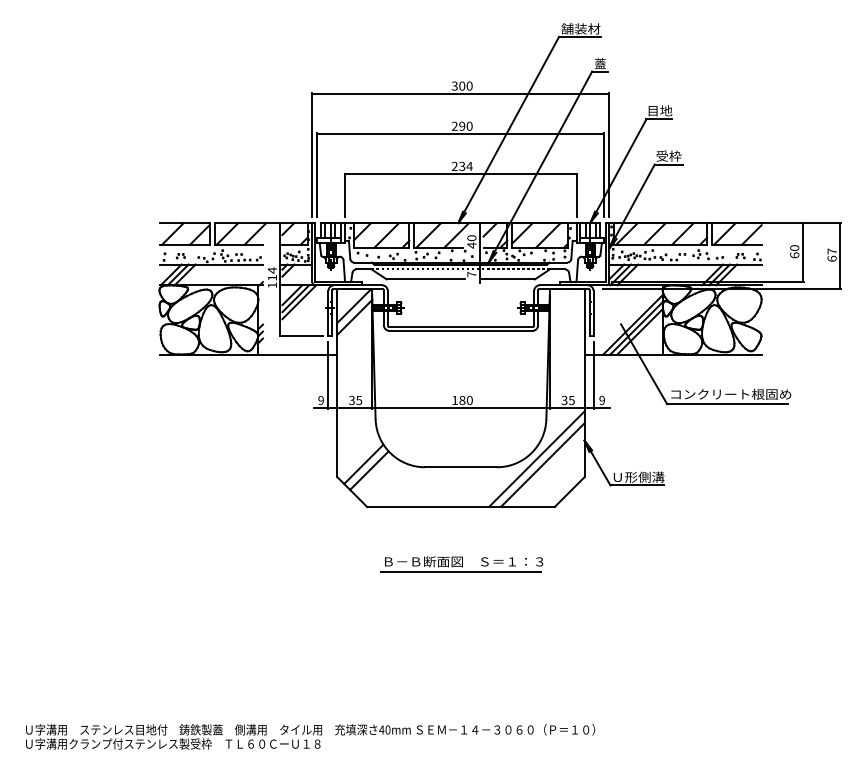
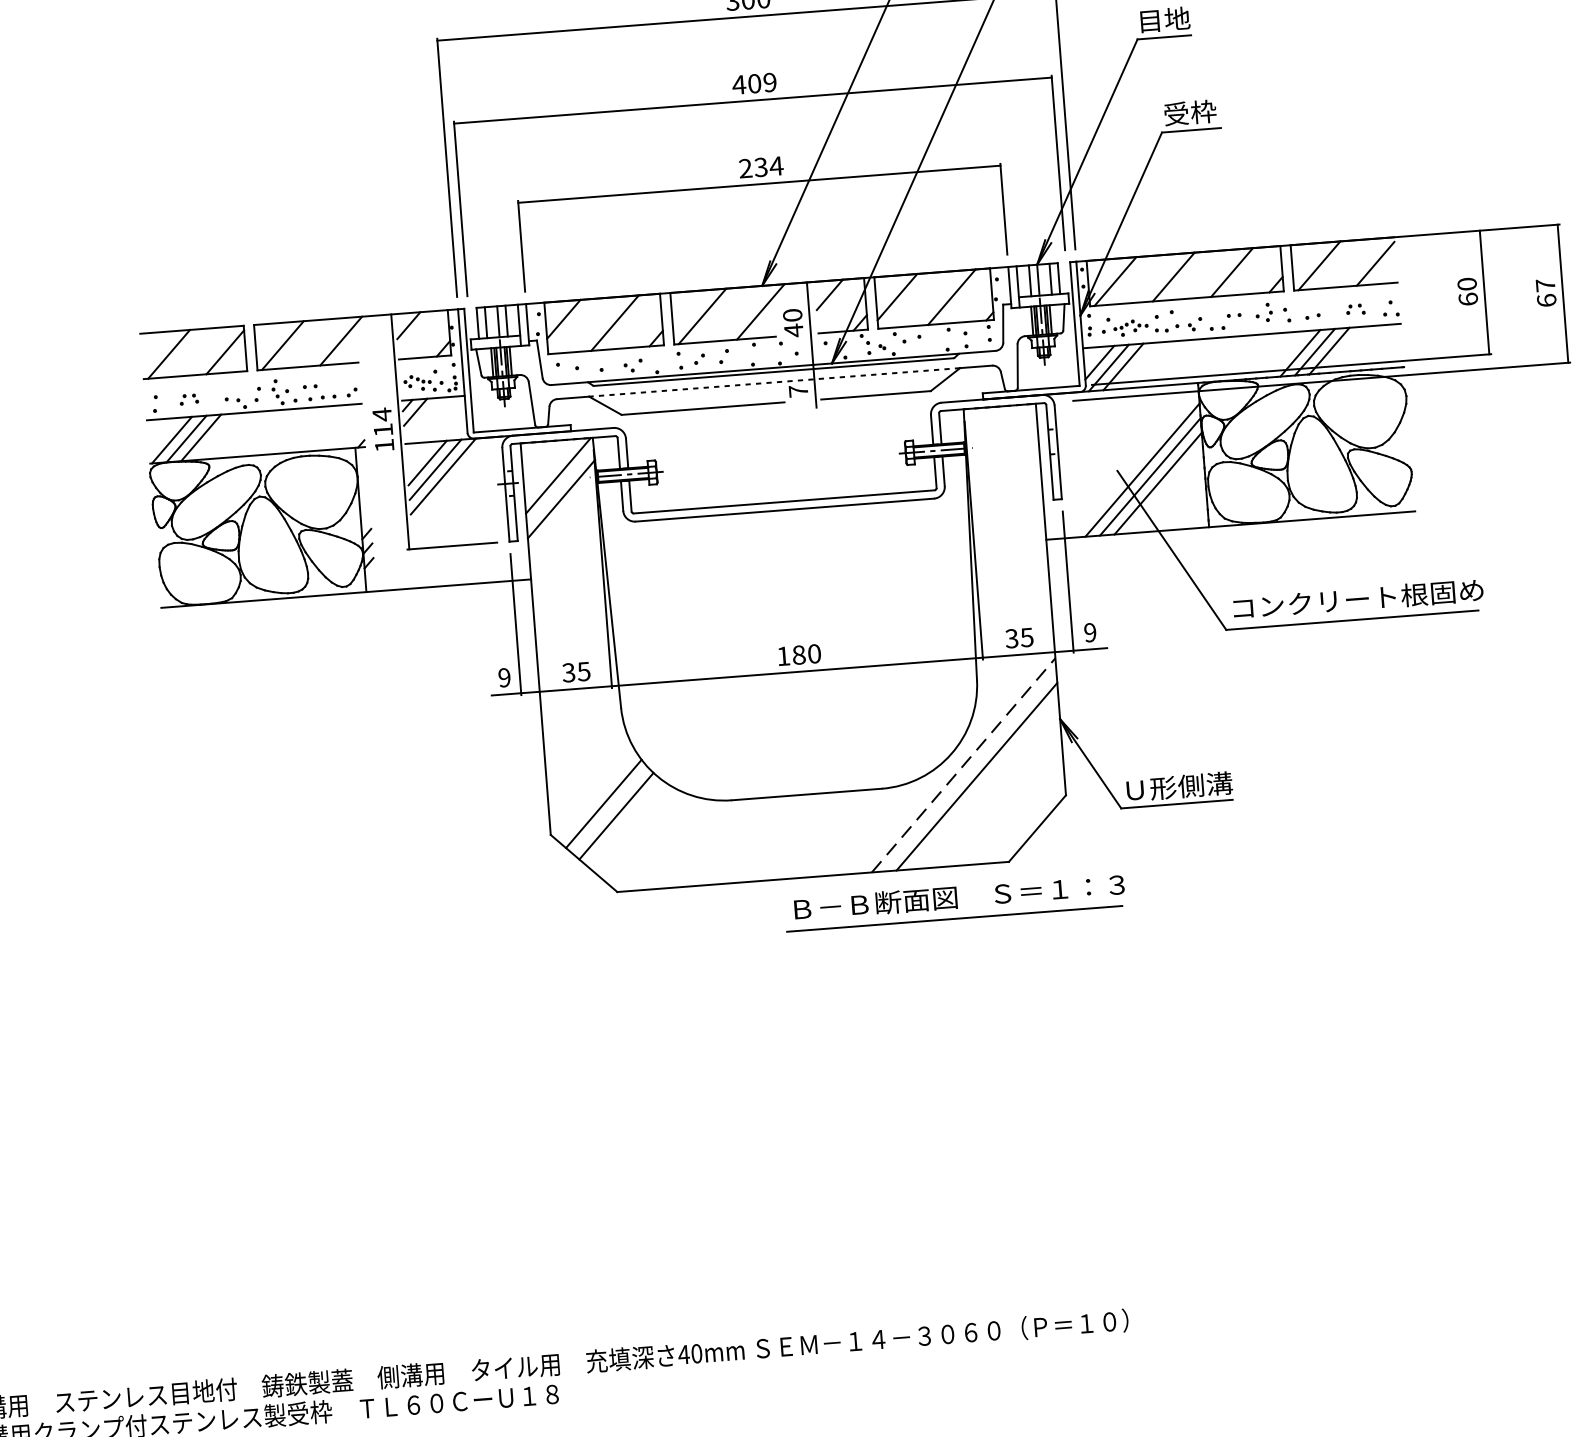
text: (461, 125) -> (753, 82), 290 -> 409
line: (537, 458) -> (964, 763), solid -> dashed
part: (461, 564) -> (954, 903), moved

